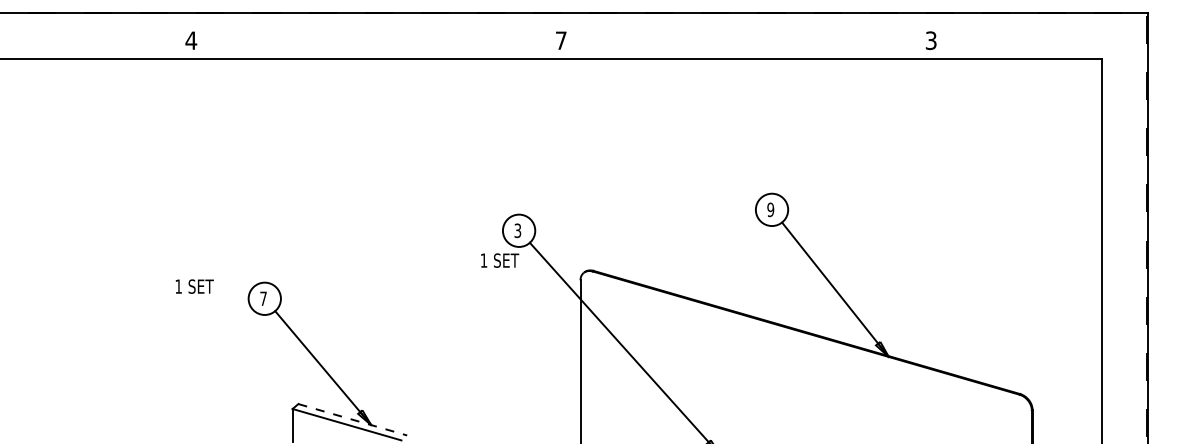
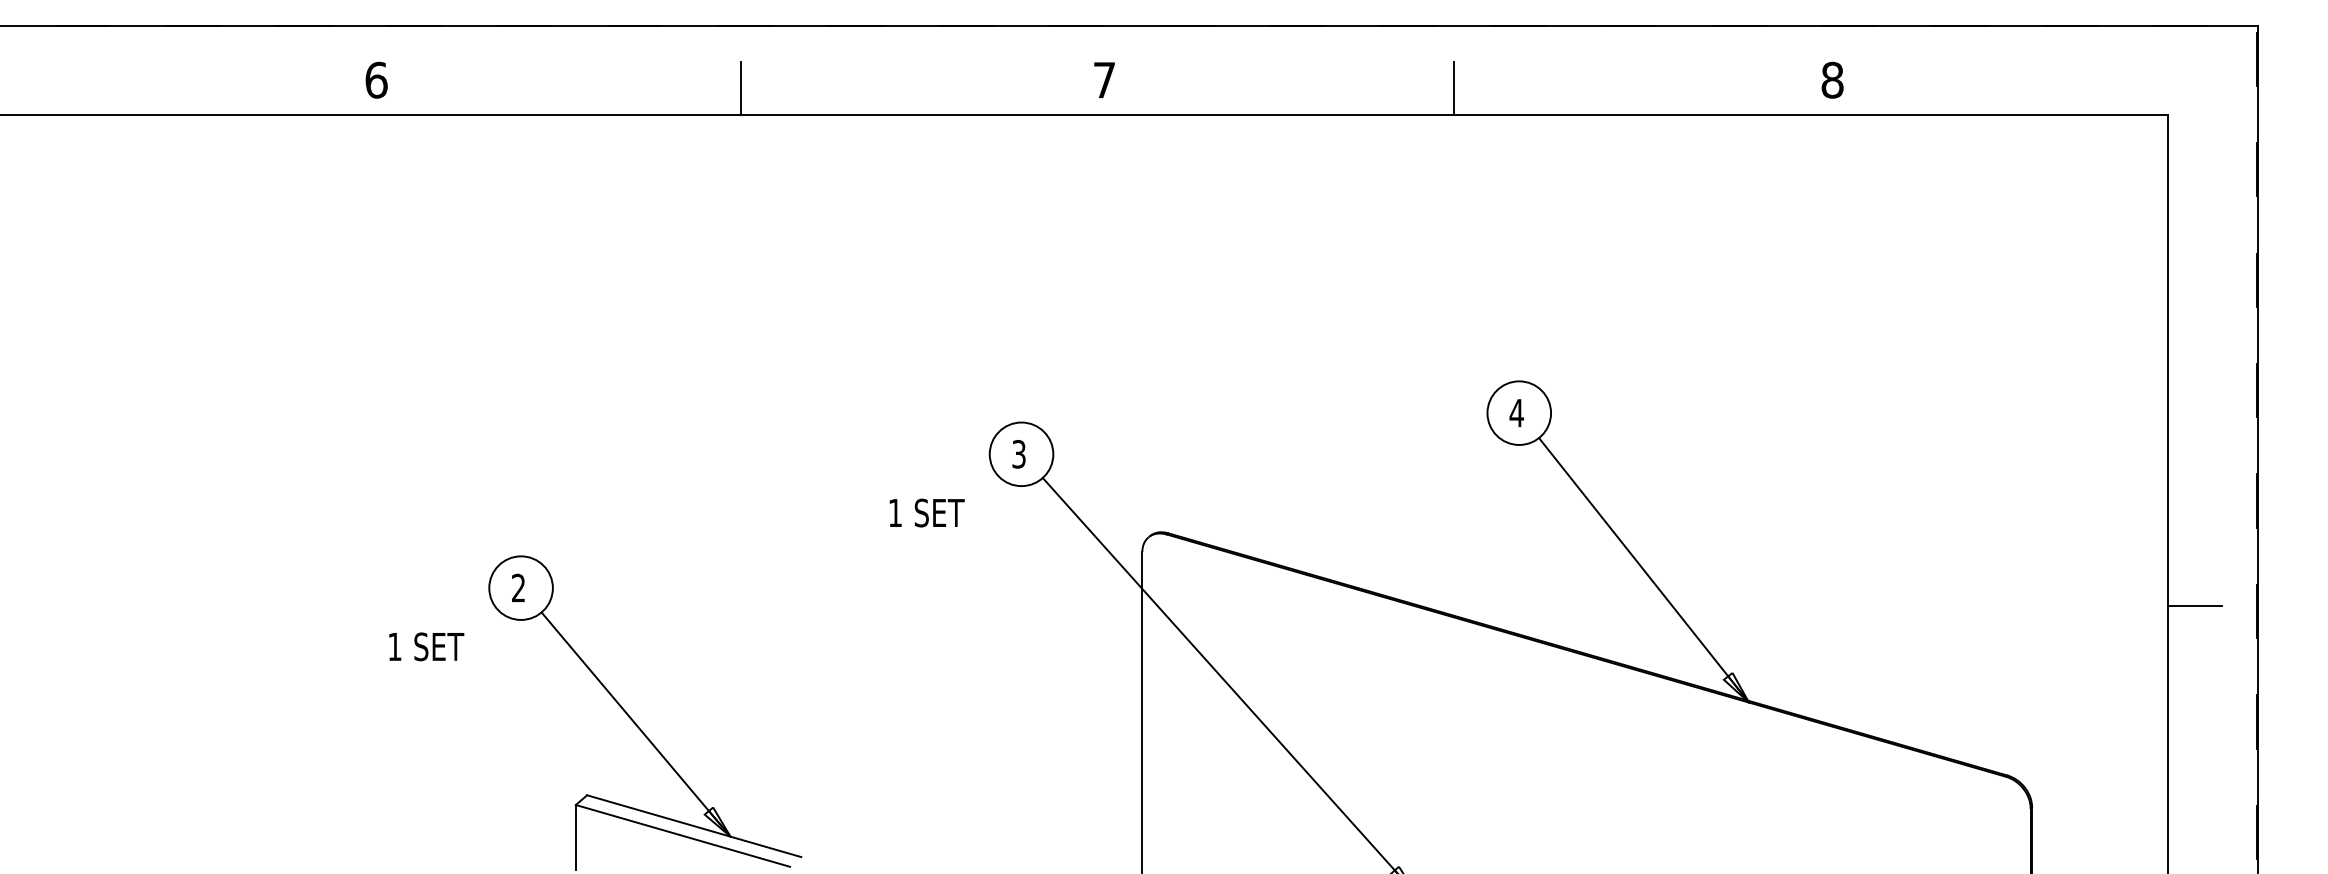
text: (191, 40) -> (376, 79), 4 -> 6
text: (930, 40) -> (1831, 79), 3 -> 8
line: (376, 44) -> (740, 87), added
line: (739, 44) -> (1455, 87), added
text: (770, 209) -> (1516, 412), 9 -> 4
text: (500, 260) -> (927, 512), moved
text: (194, 286) -> (426, 646), moved
text: (263, 298) -> (518, 587), 7 -> 2
line: (1114, 307) -> (2193, 605), added
line: (352, 419) -> (693, 825), dashed -> solid

